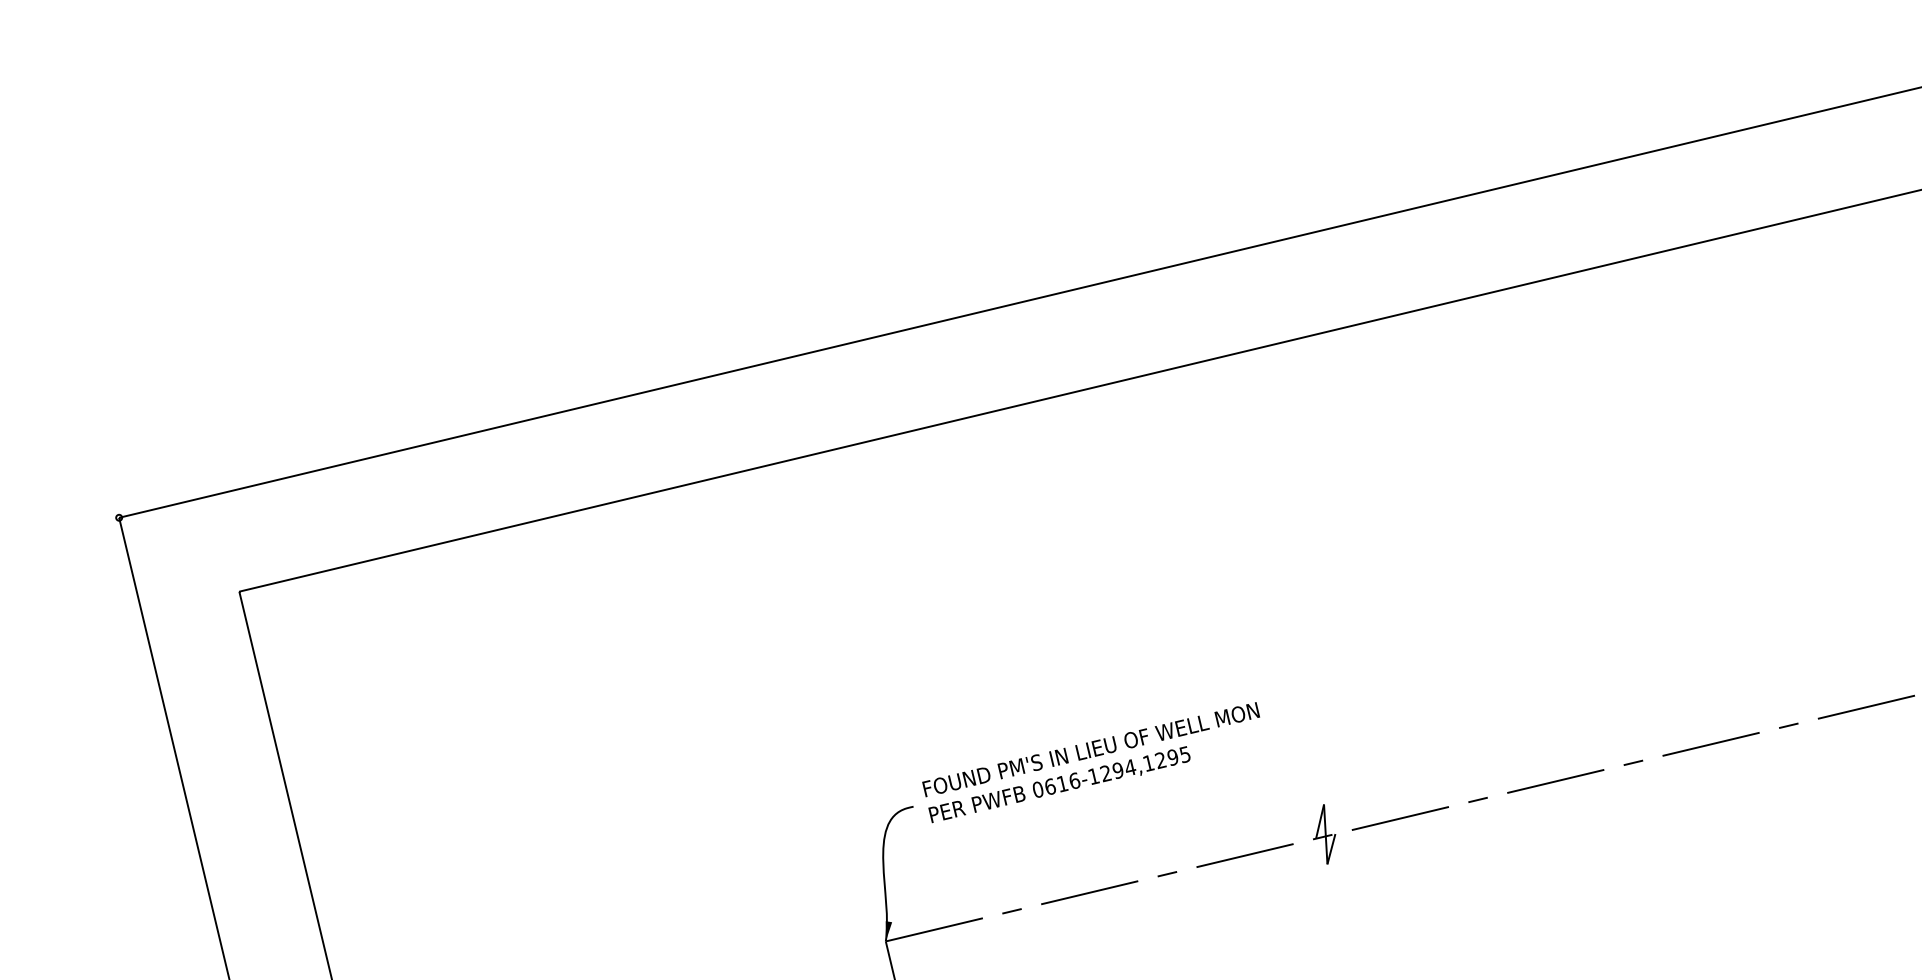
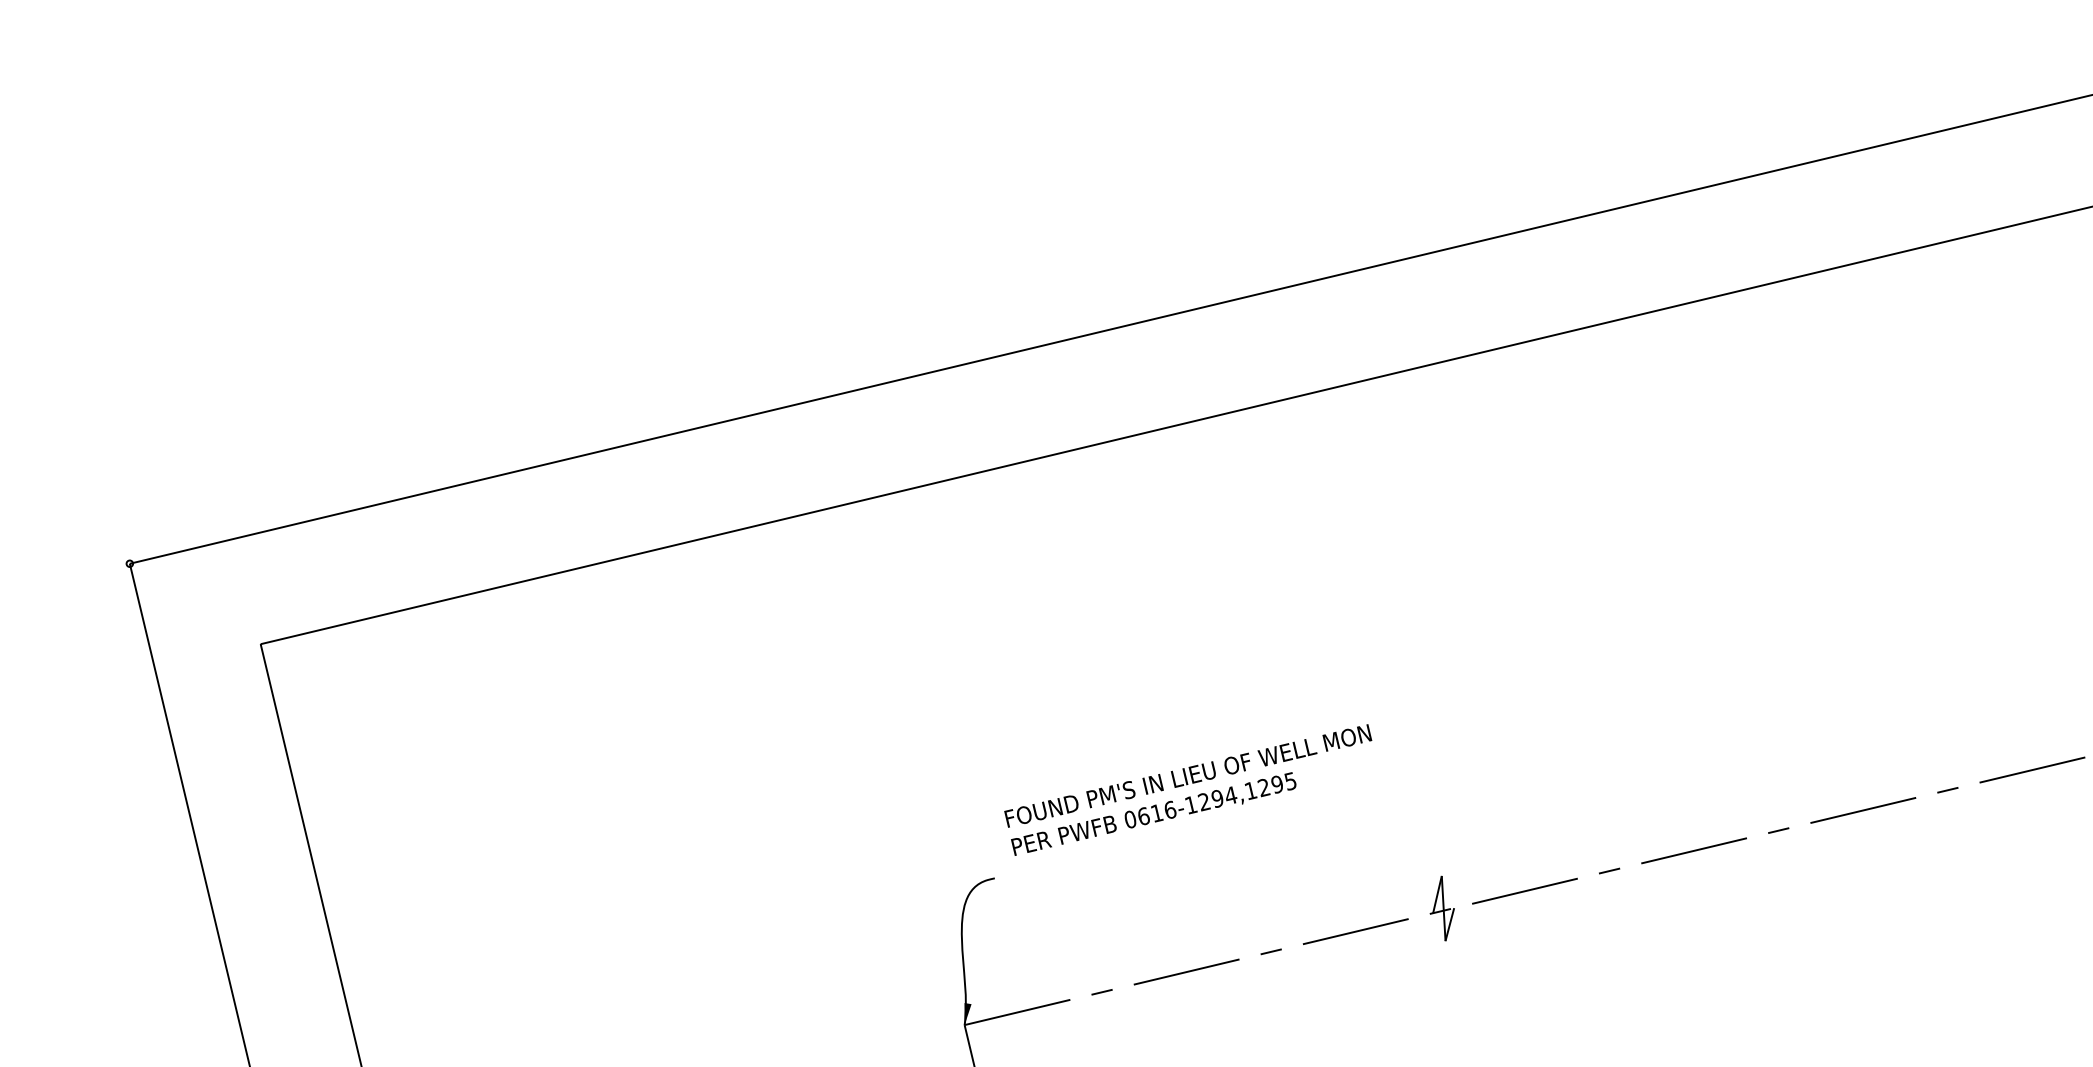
text: (1091, 762) -> (1188, 789), moved

